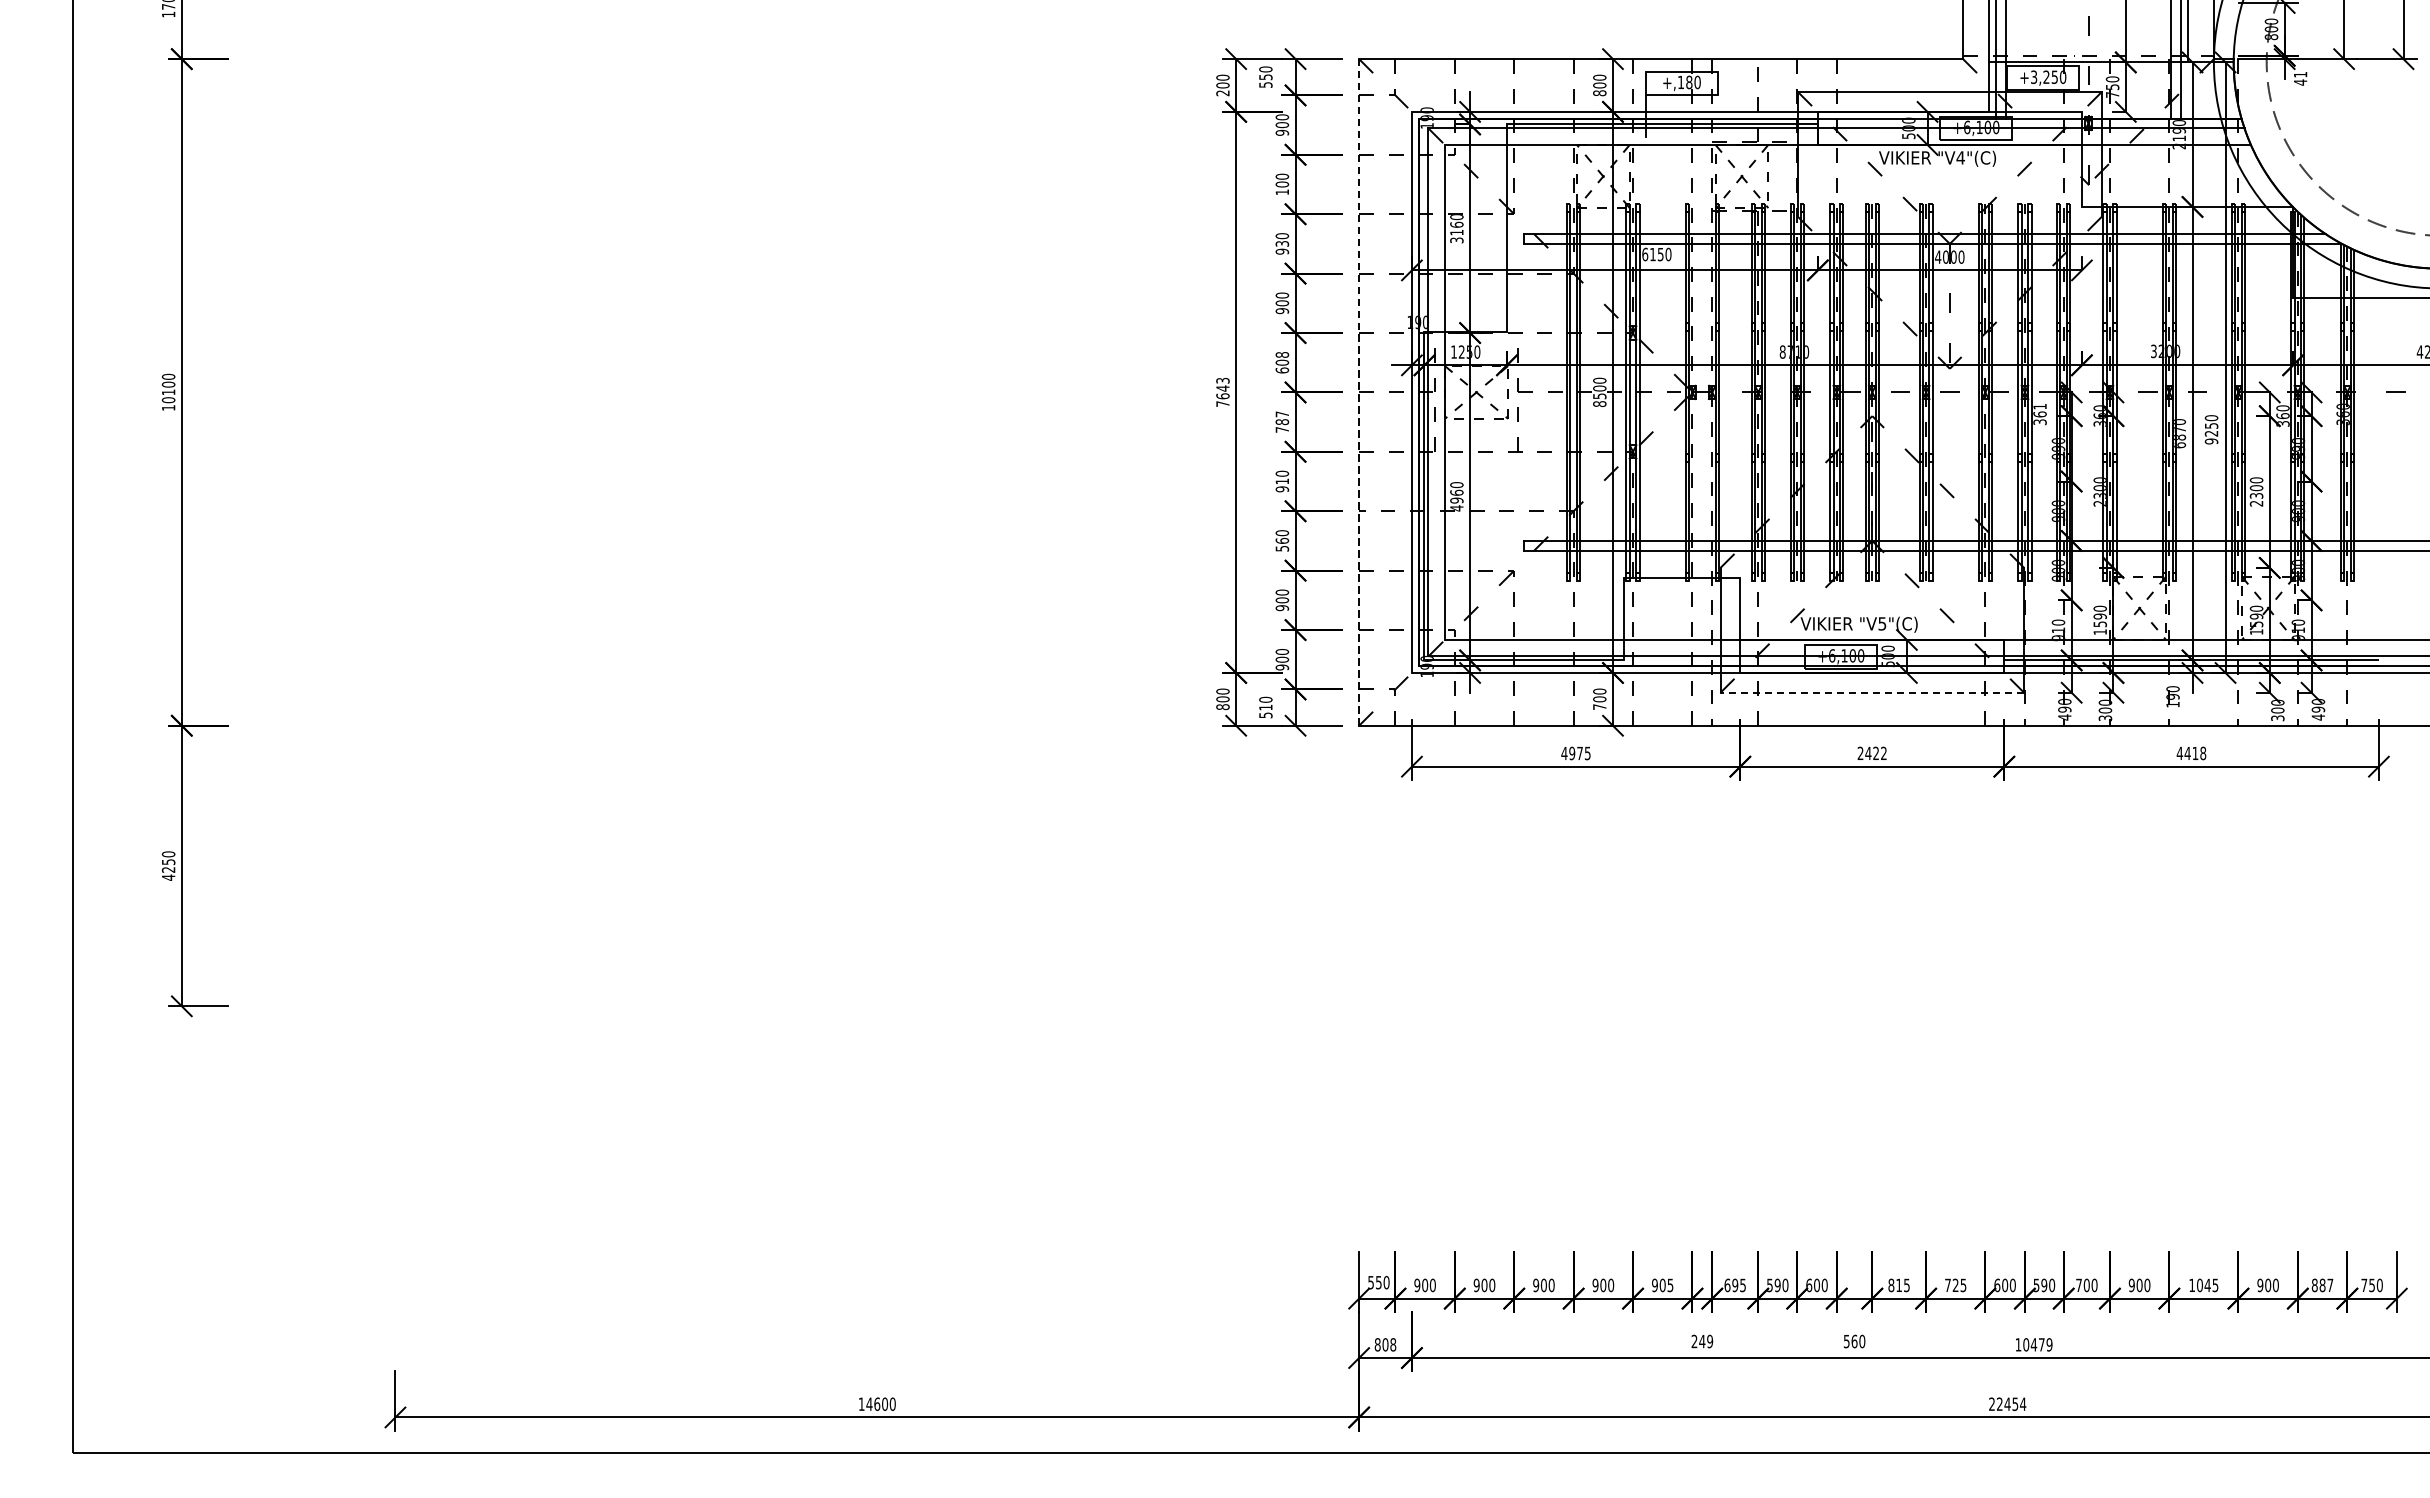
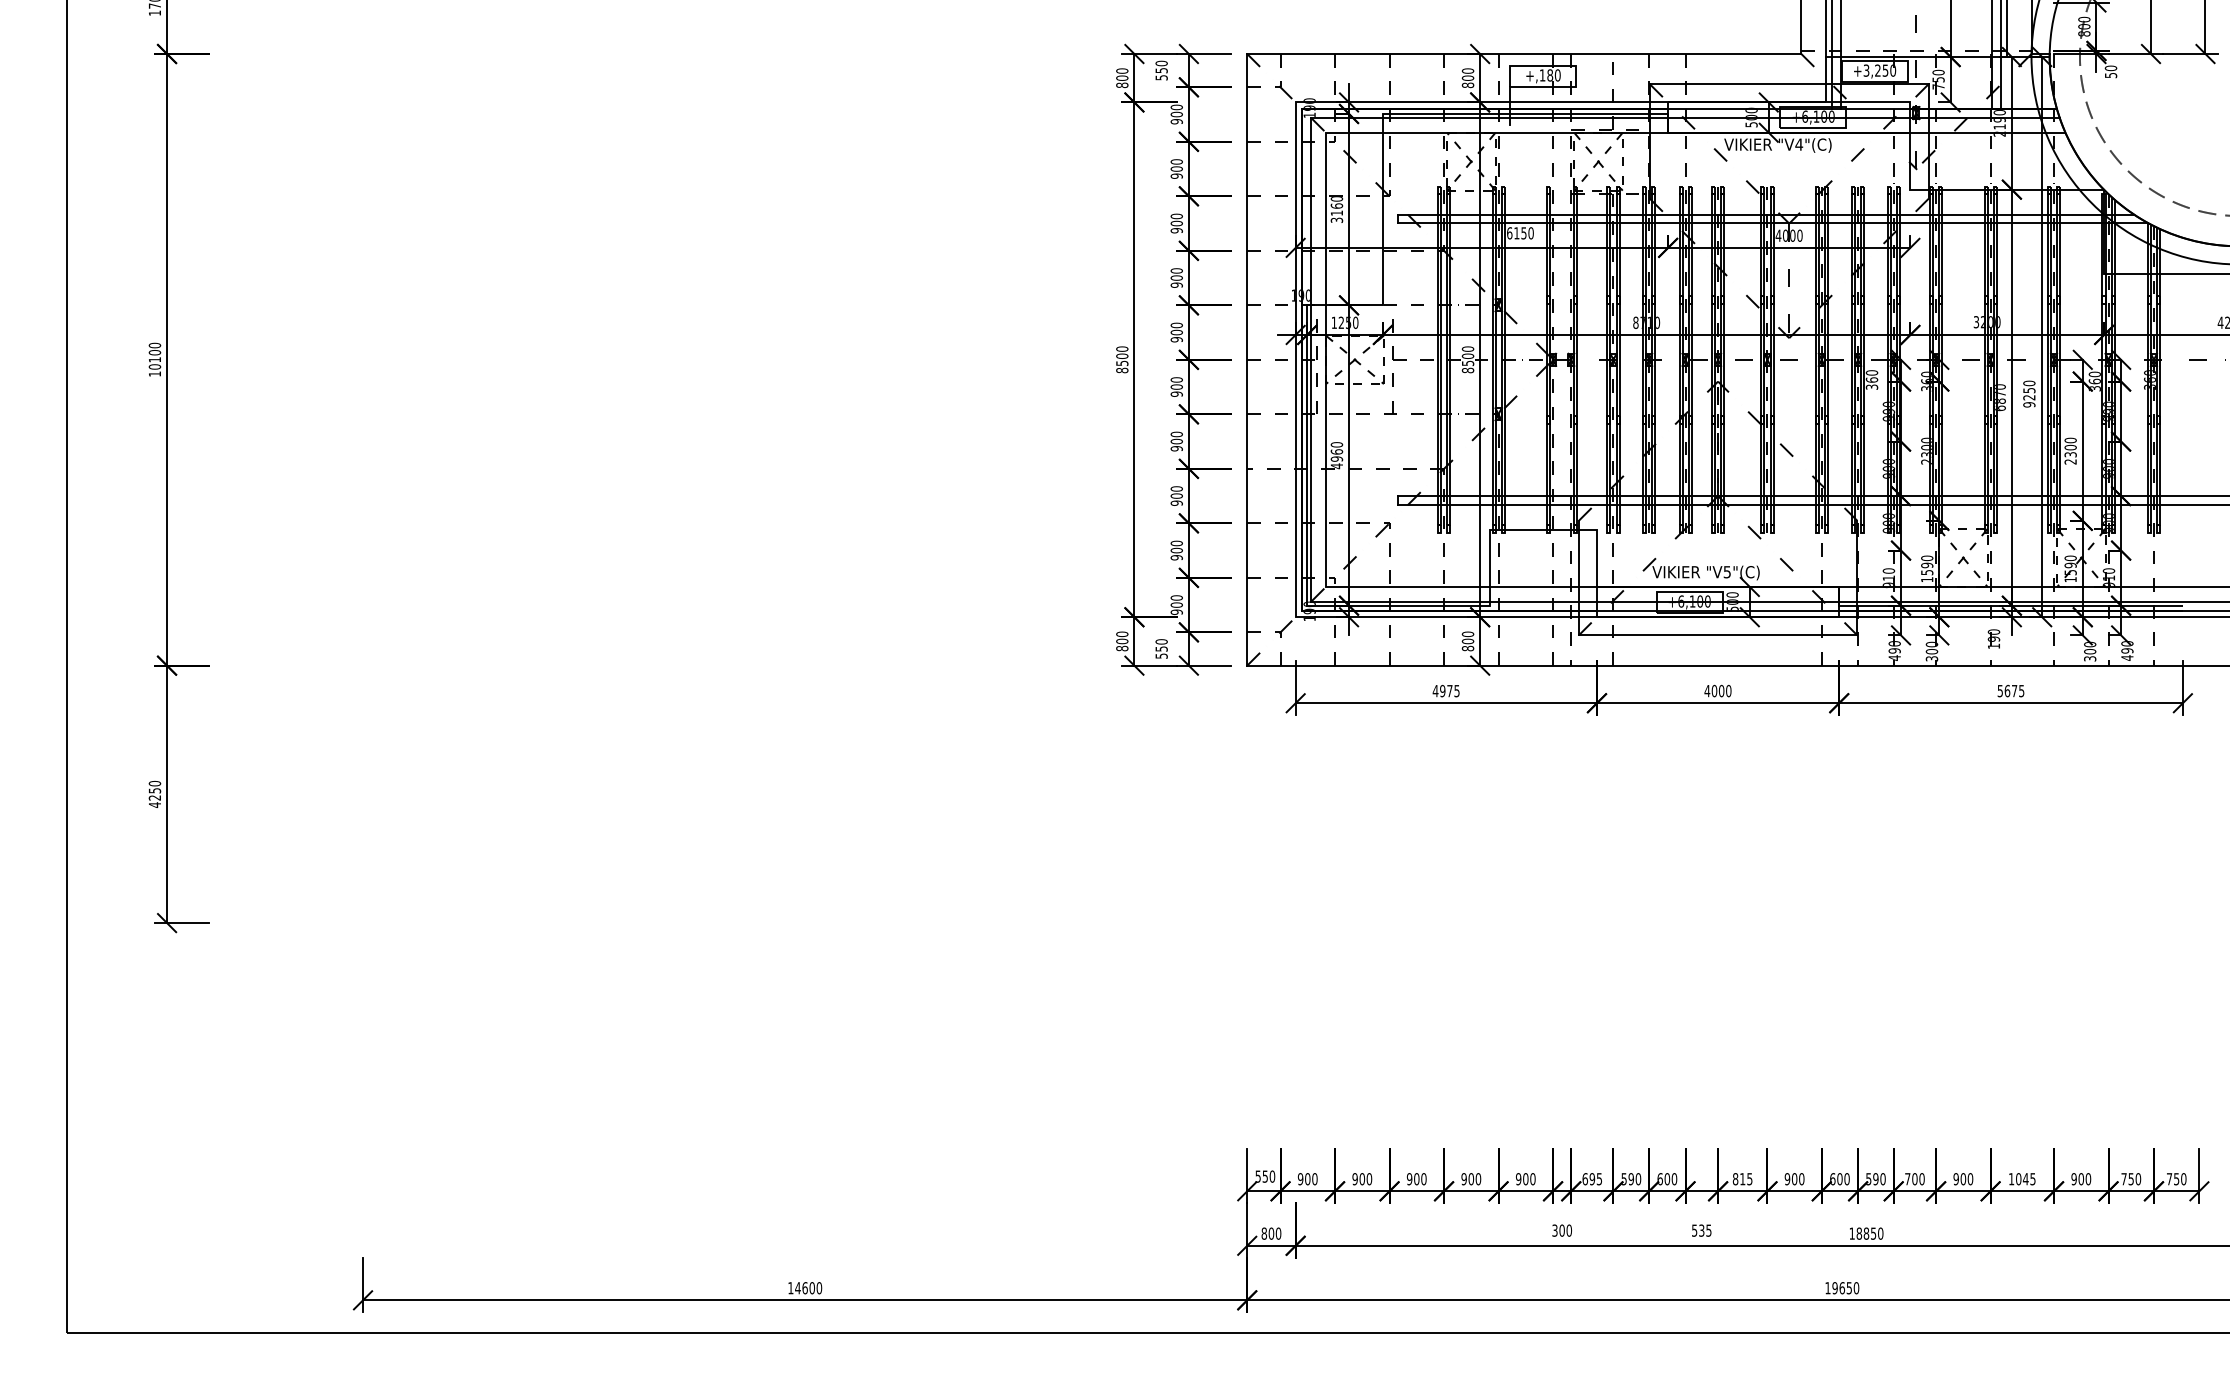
text: (2299, 78) -> (2110, 71), 41 -> 50
text: (1223, 93) -> (1122, 85), 200 -> 800
text: (1282, 191) -> (1176, 175), 100 -> 900
text: (1282, 243) -> (1176, 223), 930 -> 900
text: (1282, 362) -> (1176, 332), 608 -> 900
text: (1223, 392) -> (1122, 359), 7643 -> 8500
line: (1359, 392) -> (1247, 359), dashed -> solid
text: (2039, 406) -> (1871, 372), 361 -> 360
text: (1282, 421) -> (1176, 386), 787 -> 900
text: (1282, 481) -> (1176, 441), 910 -> 900
text: (1282, 544) -> (1176, 499), 560 -> 900
line: (1871, 692) -> (1717, 635), dashed -> solid
text: (1265, 707) -> (1161, 648), 510 -> 550
text: (1599, 707) -> (1467, 648), 700 -> 800
text: (1871, 752) -> (1717, 690), 2422 -> 4000
text: (2191, 752) -> (2010, 690), 4418 -> 5675
text: (1670, 1285) -> (1532, 1179), 905 -> 900
text: (1955, 1285) -> (1794, 1179), 725 -> 900
text: (2322, 1285) -> (2131, 1179), 887 -> 750
text: (1701, 1341) -> (1561, 1230), 249 -> 300
text: (1858, 1341) -> (1705, 1230), 560 -> 535
text: (1393, 1344) -> (1278, 1233), 808 -> 800
text: (2037, 1344) -> (1869, 1233), 10479 -> 18850
text: (2007, 1404) -> (1842, 1288), 22454 -> 19650

